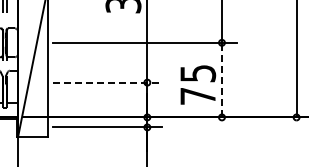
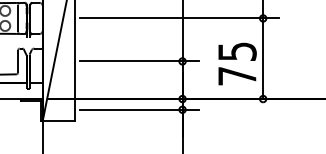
line: (221, 79) -> (262, 58), dashed -> solid
line: (107, 82) -> (139, 61), dashed -> solid

